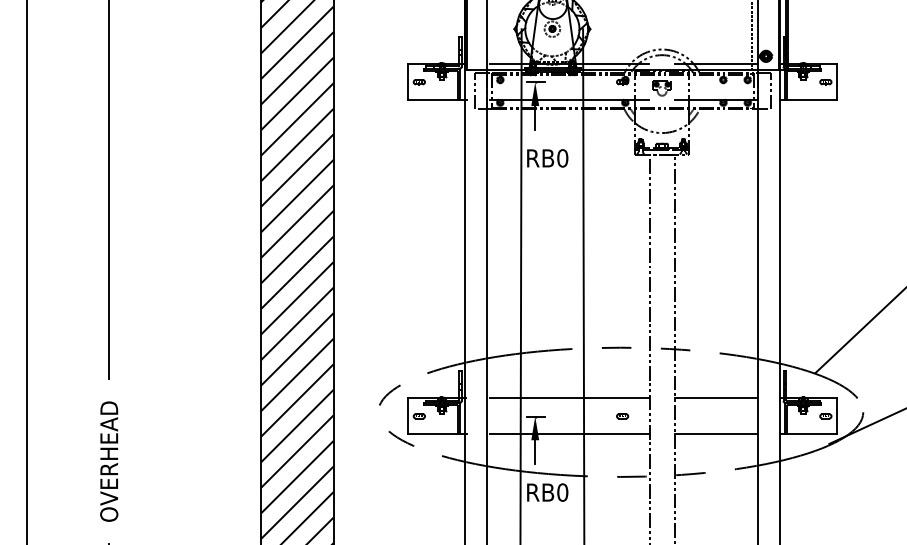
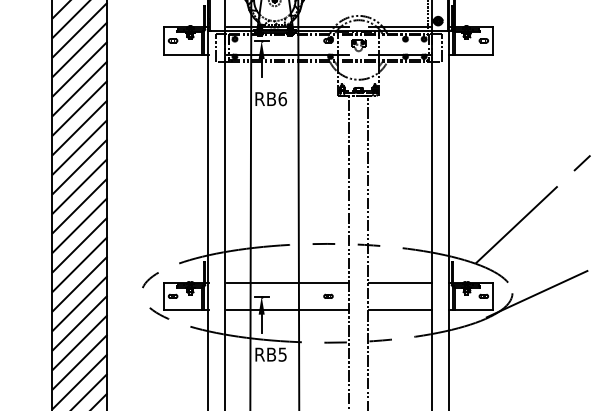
text: (562, 158) -> (282, 99), RB0 -> RB6
text: (562, 492) -> (282, 354), RB0 -> RB5

